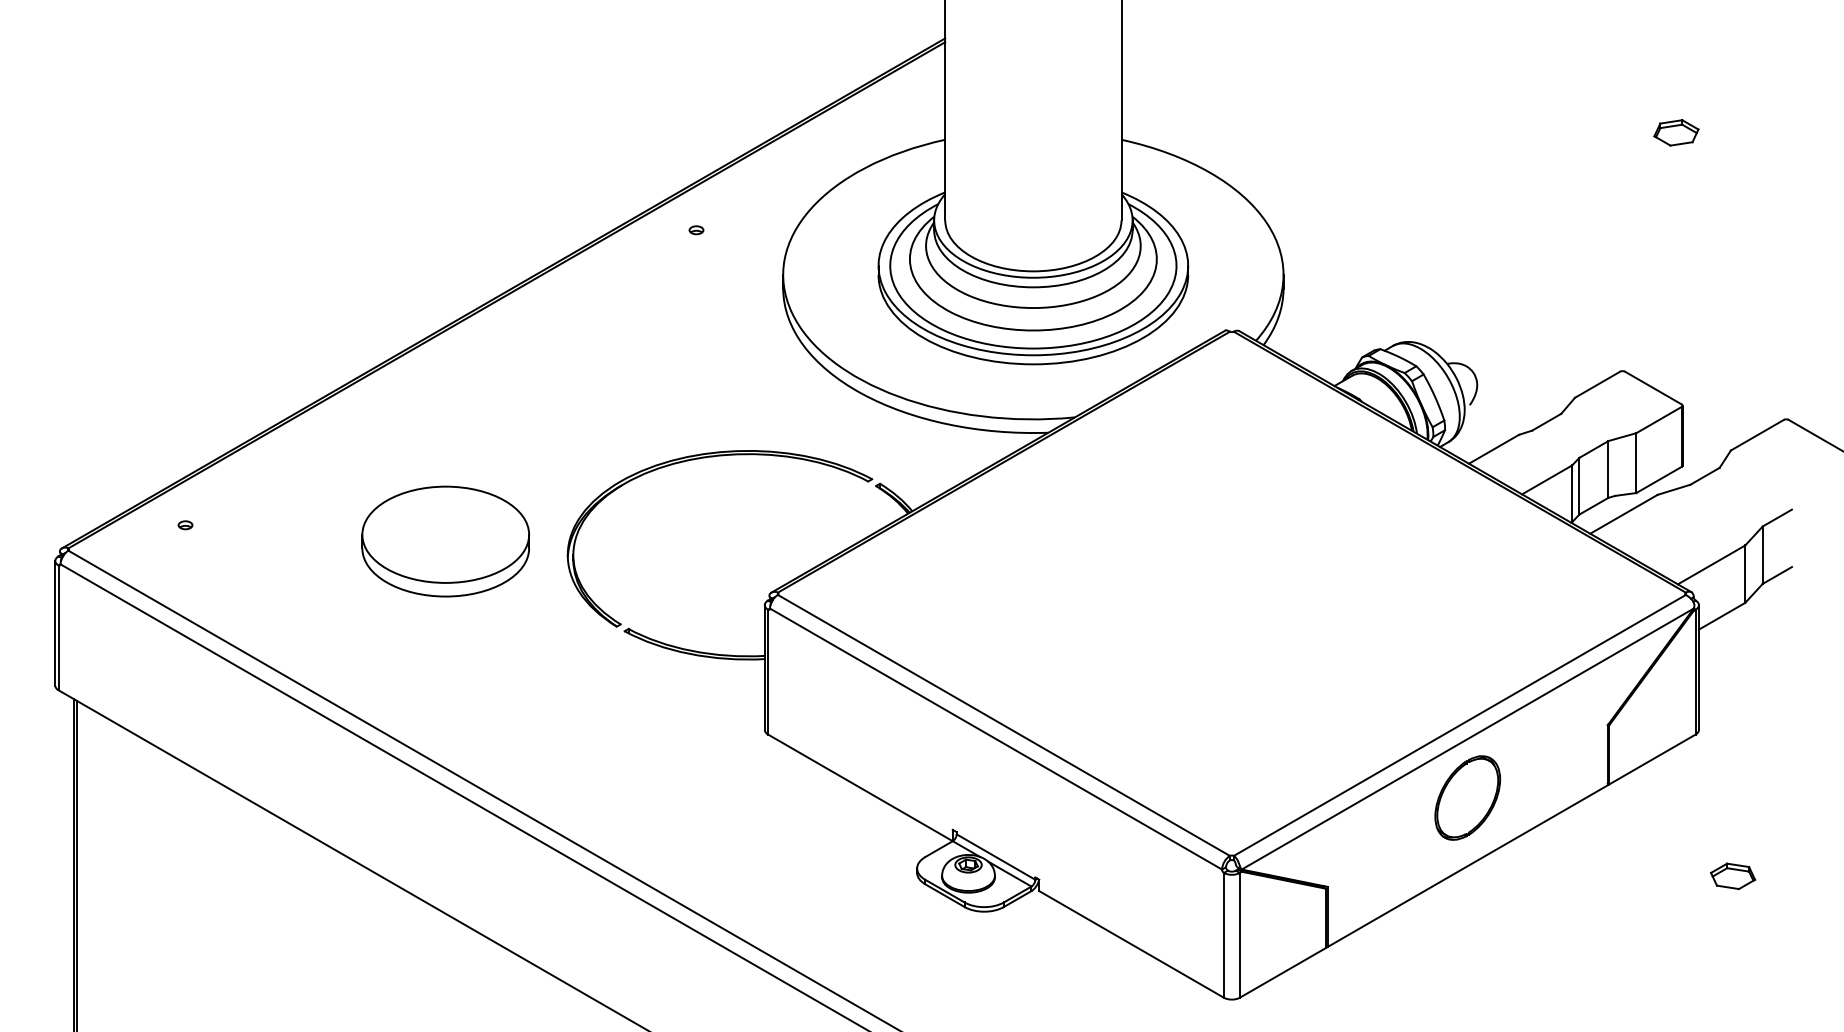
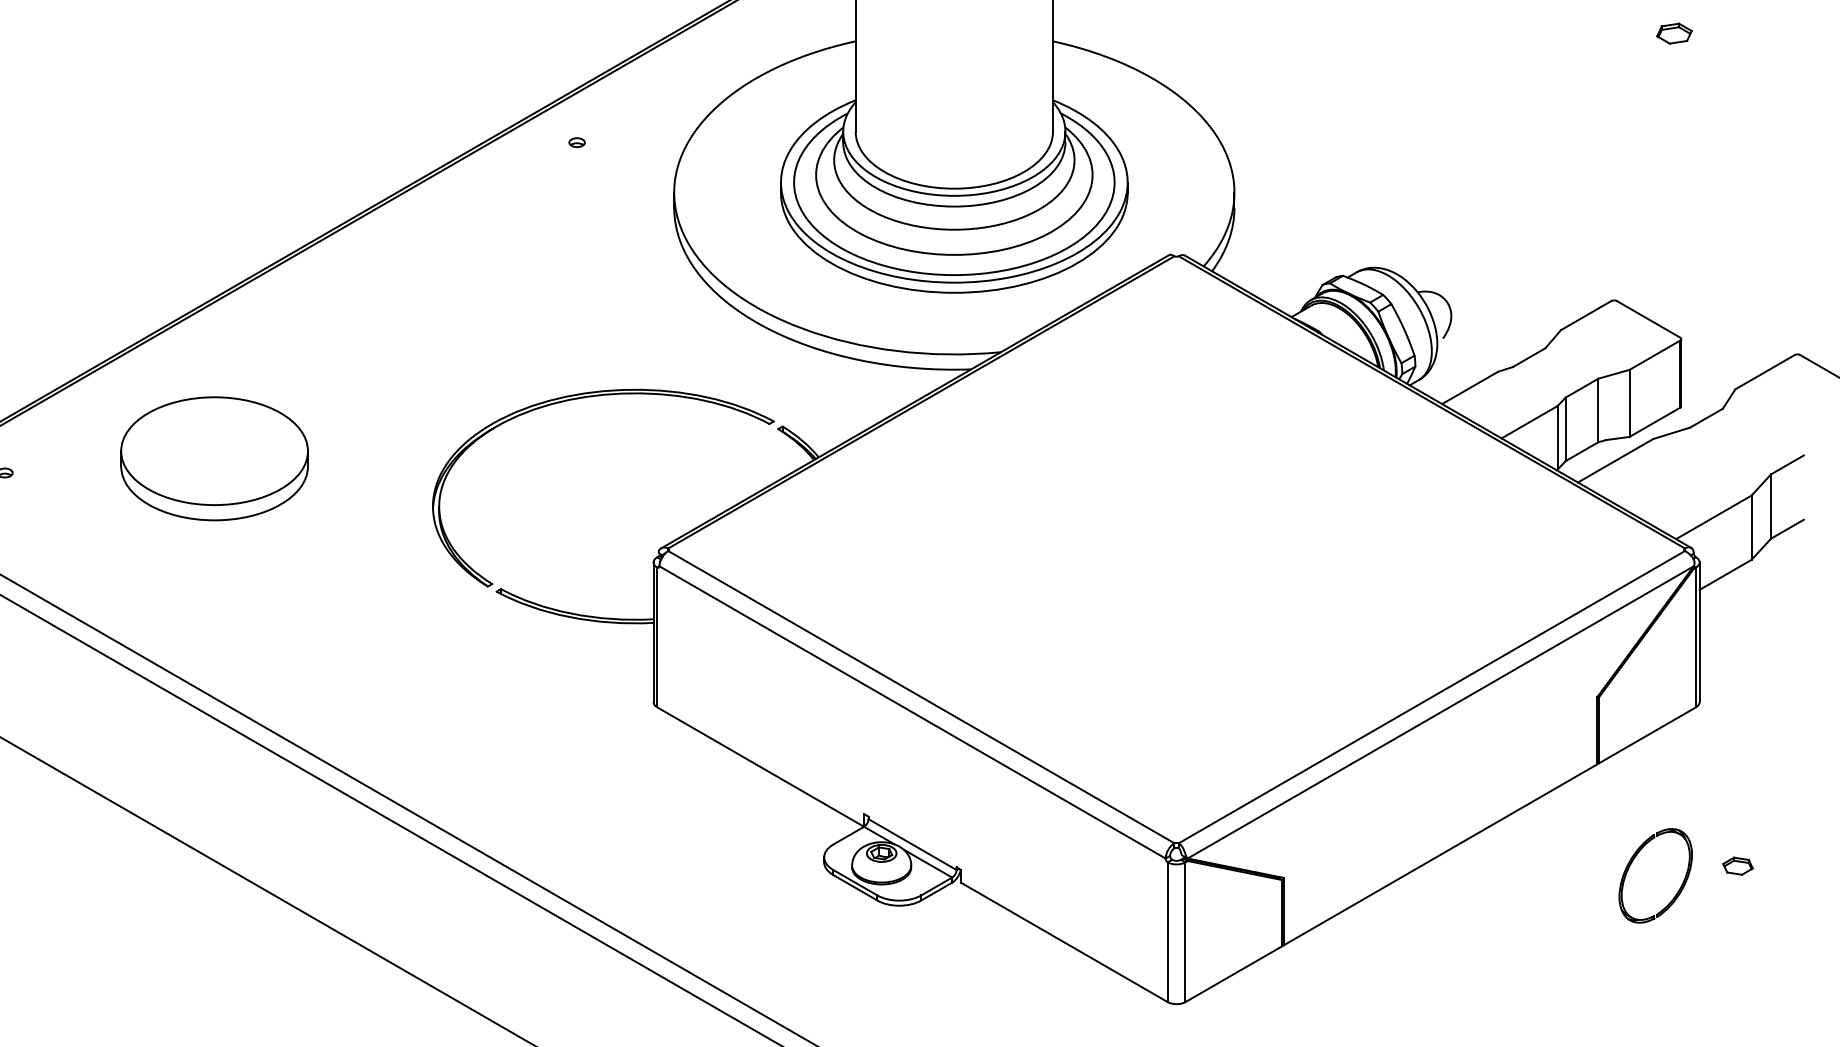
part: (1676, 132) -> (1674, 33), size x0.7
part: (445, 541) -> (214, 458), moved
part: (1467, 797) -> (1655, 875), moved
part: (1733, 876) -> (1738, 866), size x0.6

